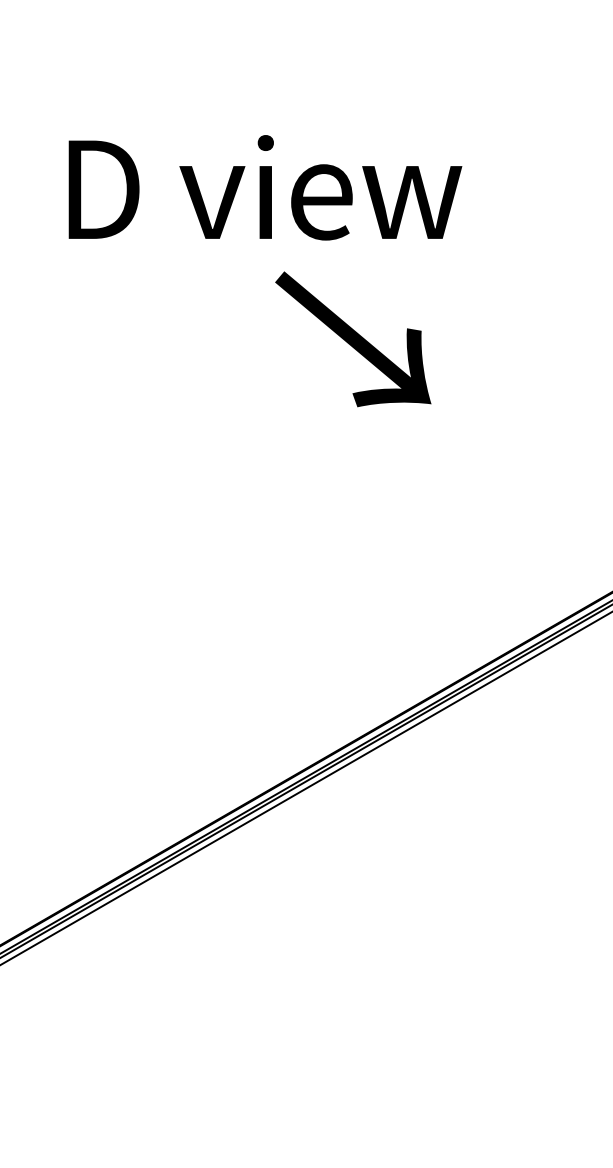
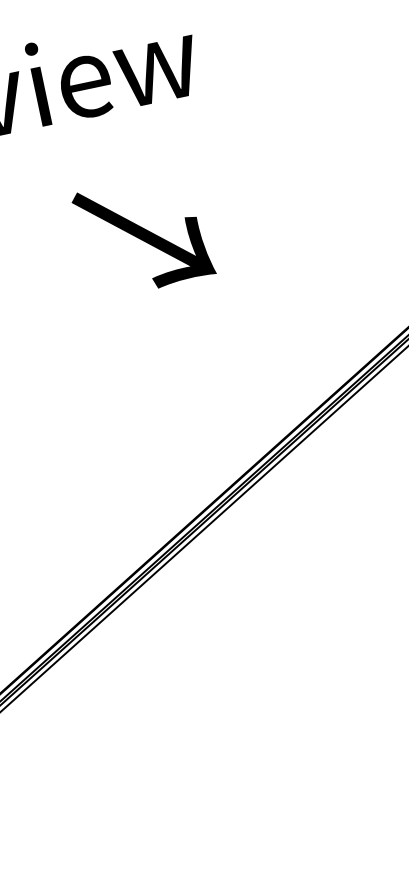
text: (353, 339) -> (143, 235), moved

